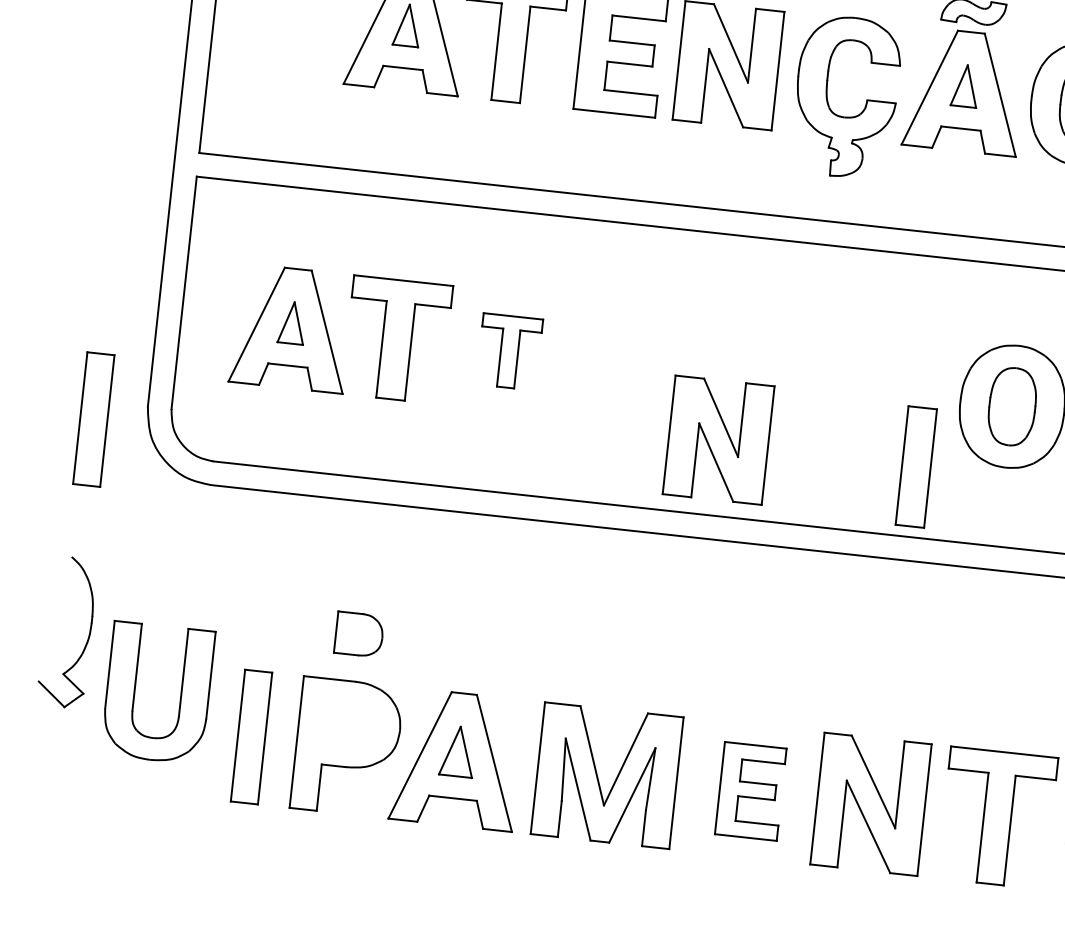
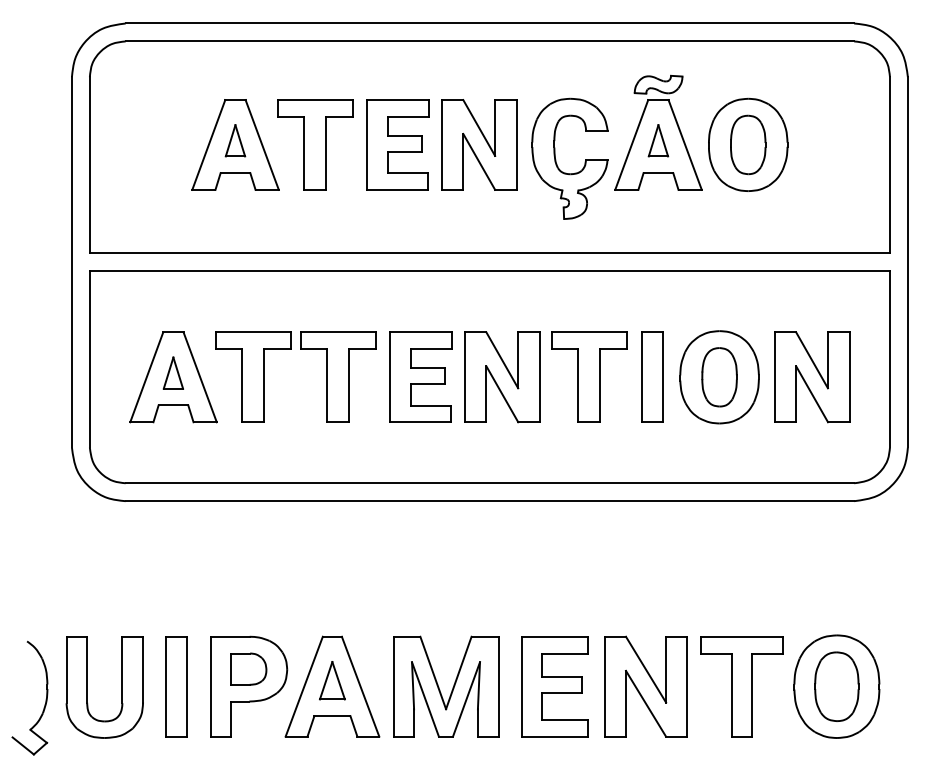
part: (509, 351) -> (338, 376), size x1.67
part: (617, 362) -> (420, 376), added
part: (840, 387) -> (589, 376), added
part: (93, 419) -> (32, 461), removed
part: (718, 440) -> (502, 377), moved
part: (916, 465) -> (652, 376), moved
part: (358, 633) -> (248, 668), moved
part: (87, 636) -> (45, 699), moved
part: (135, 690) -> (87, 687), moved
part: (750, 790) -> (554, 686), size x1.43

